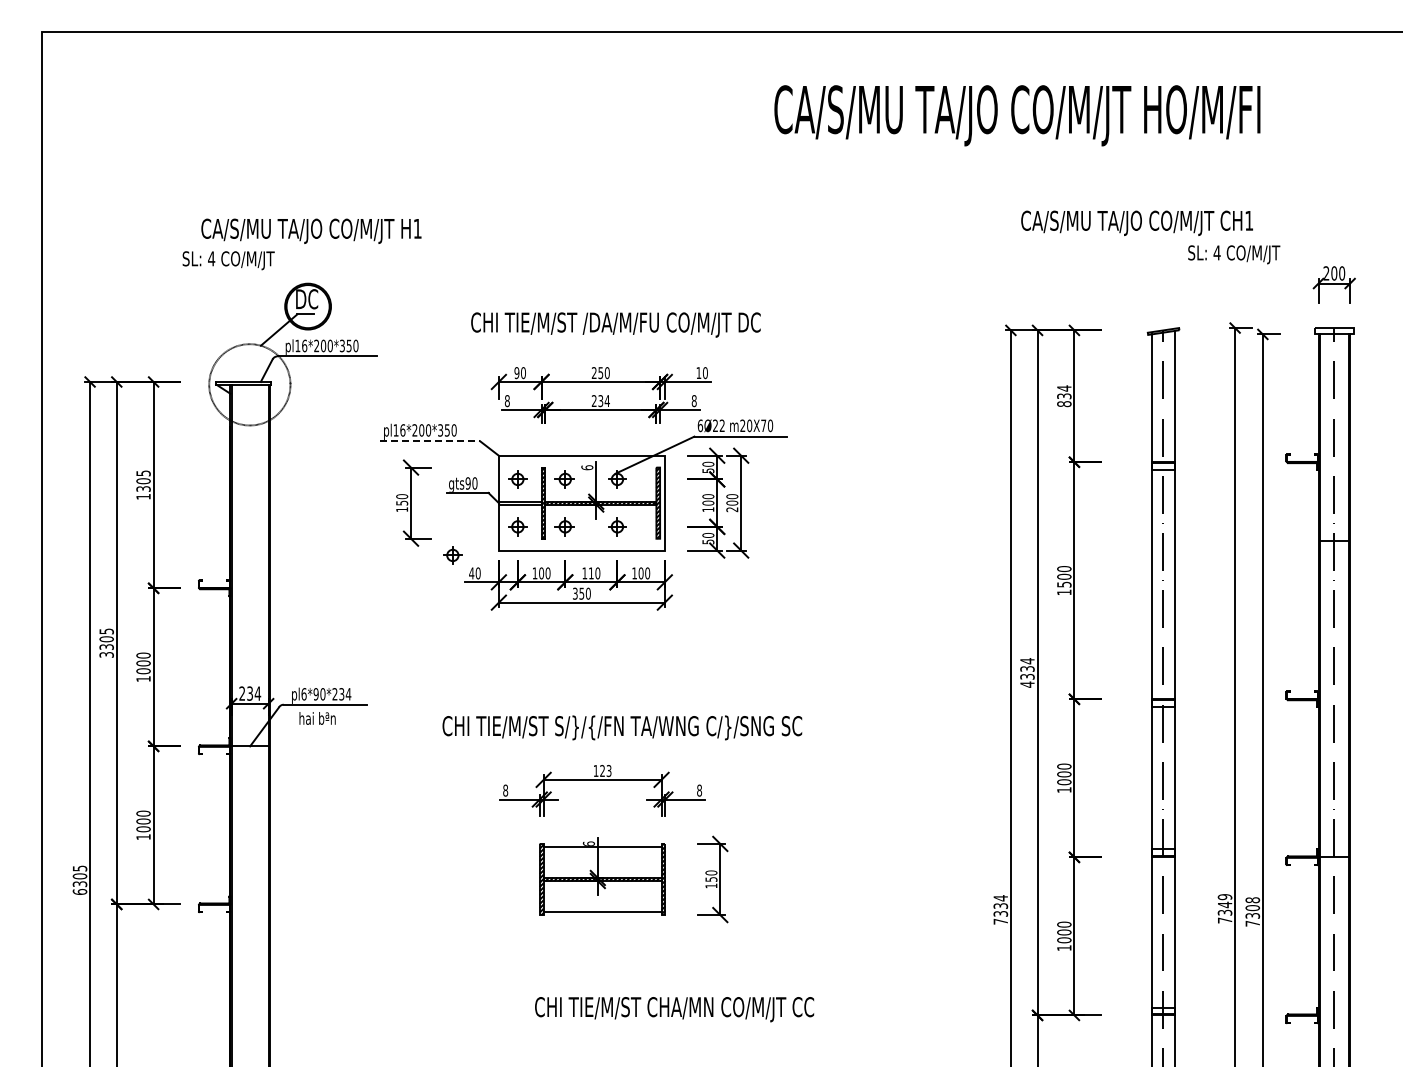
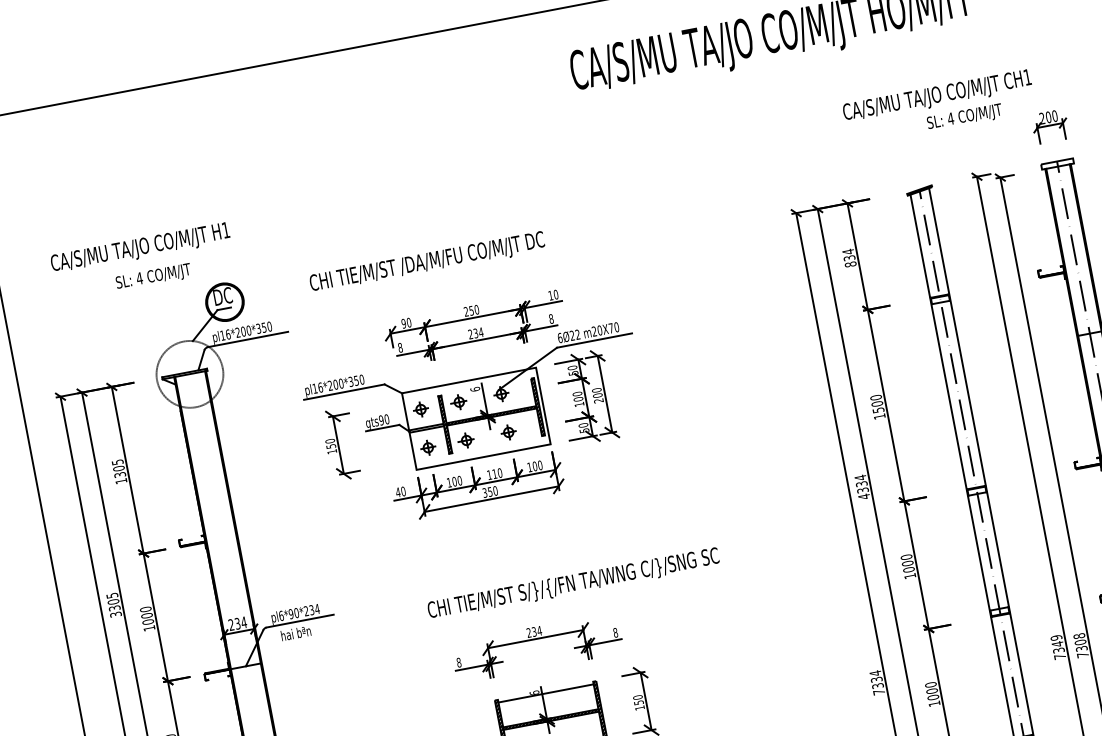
text: (1136, 222) -> (936, 96), moved
text: (311, 230) -> (140, 247), moved
text: (615, 324) -> (427, 262), moved
line: (430, 441) -> (344, 392), dashed -> solid
part: (452, 555) -> (379, 481), removed
text: (622, 727) -> (573, 583), moved
text: (602, 771) -> (534, 632), 123 -> 234

